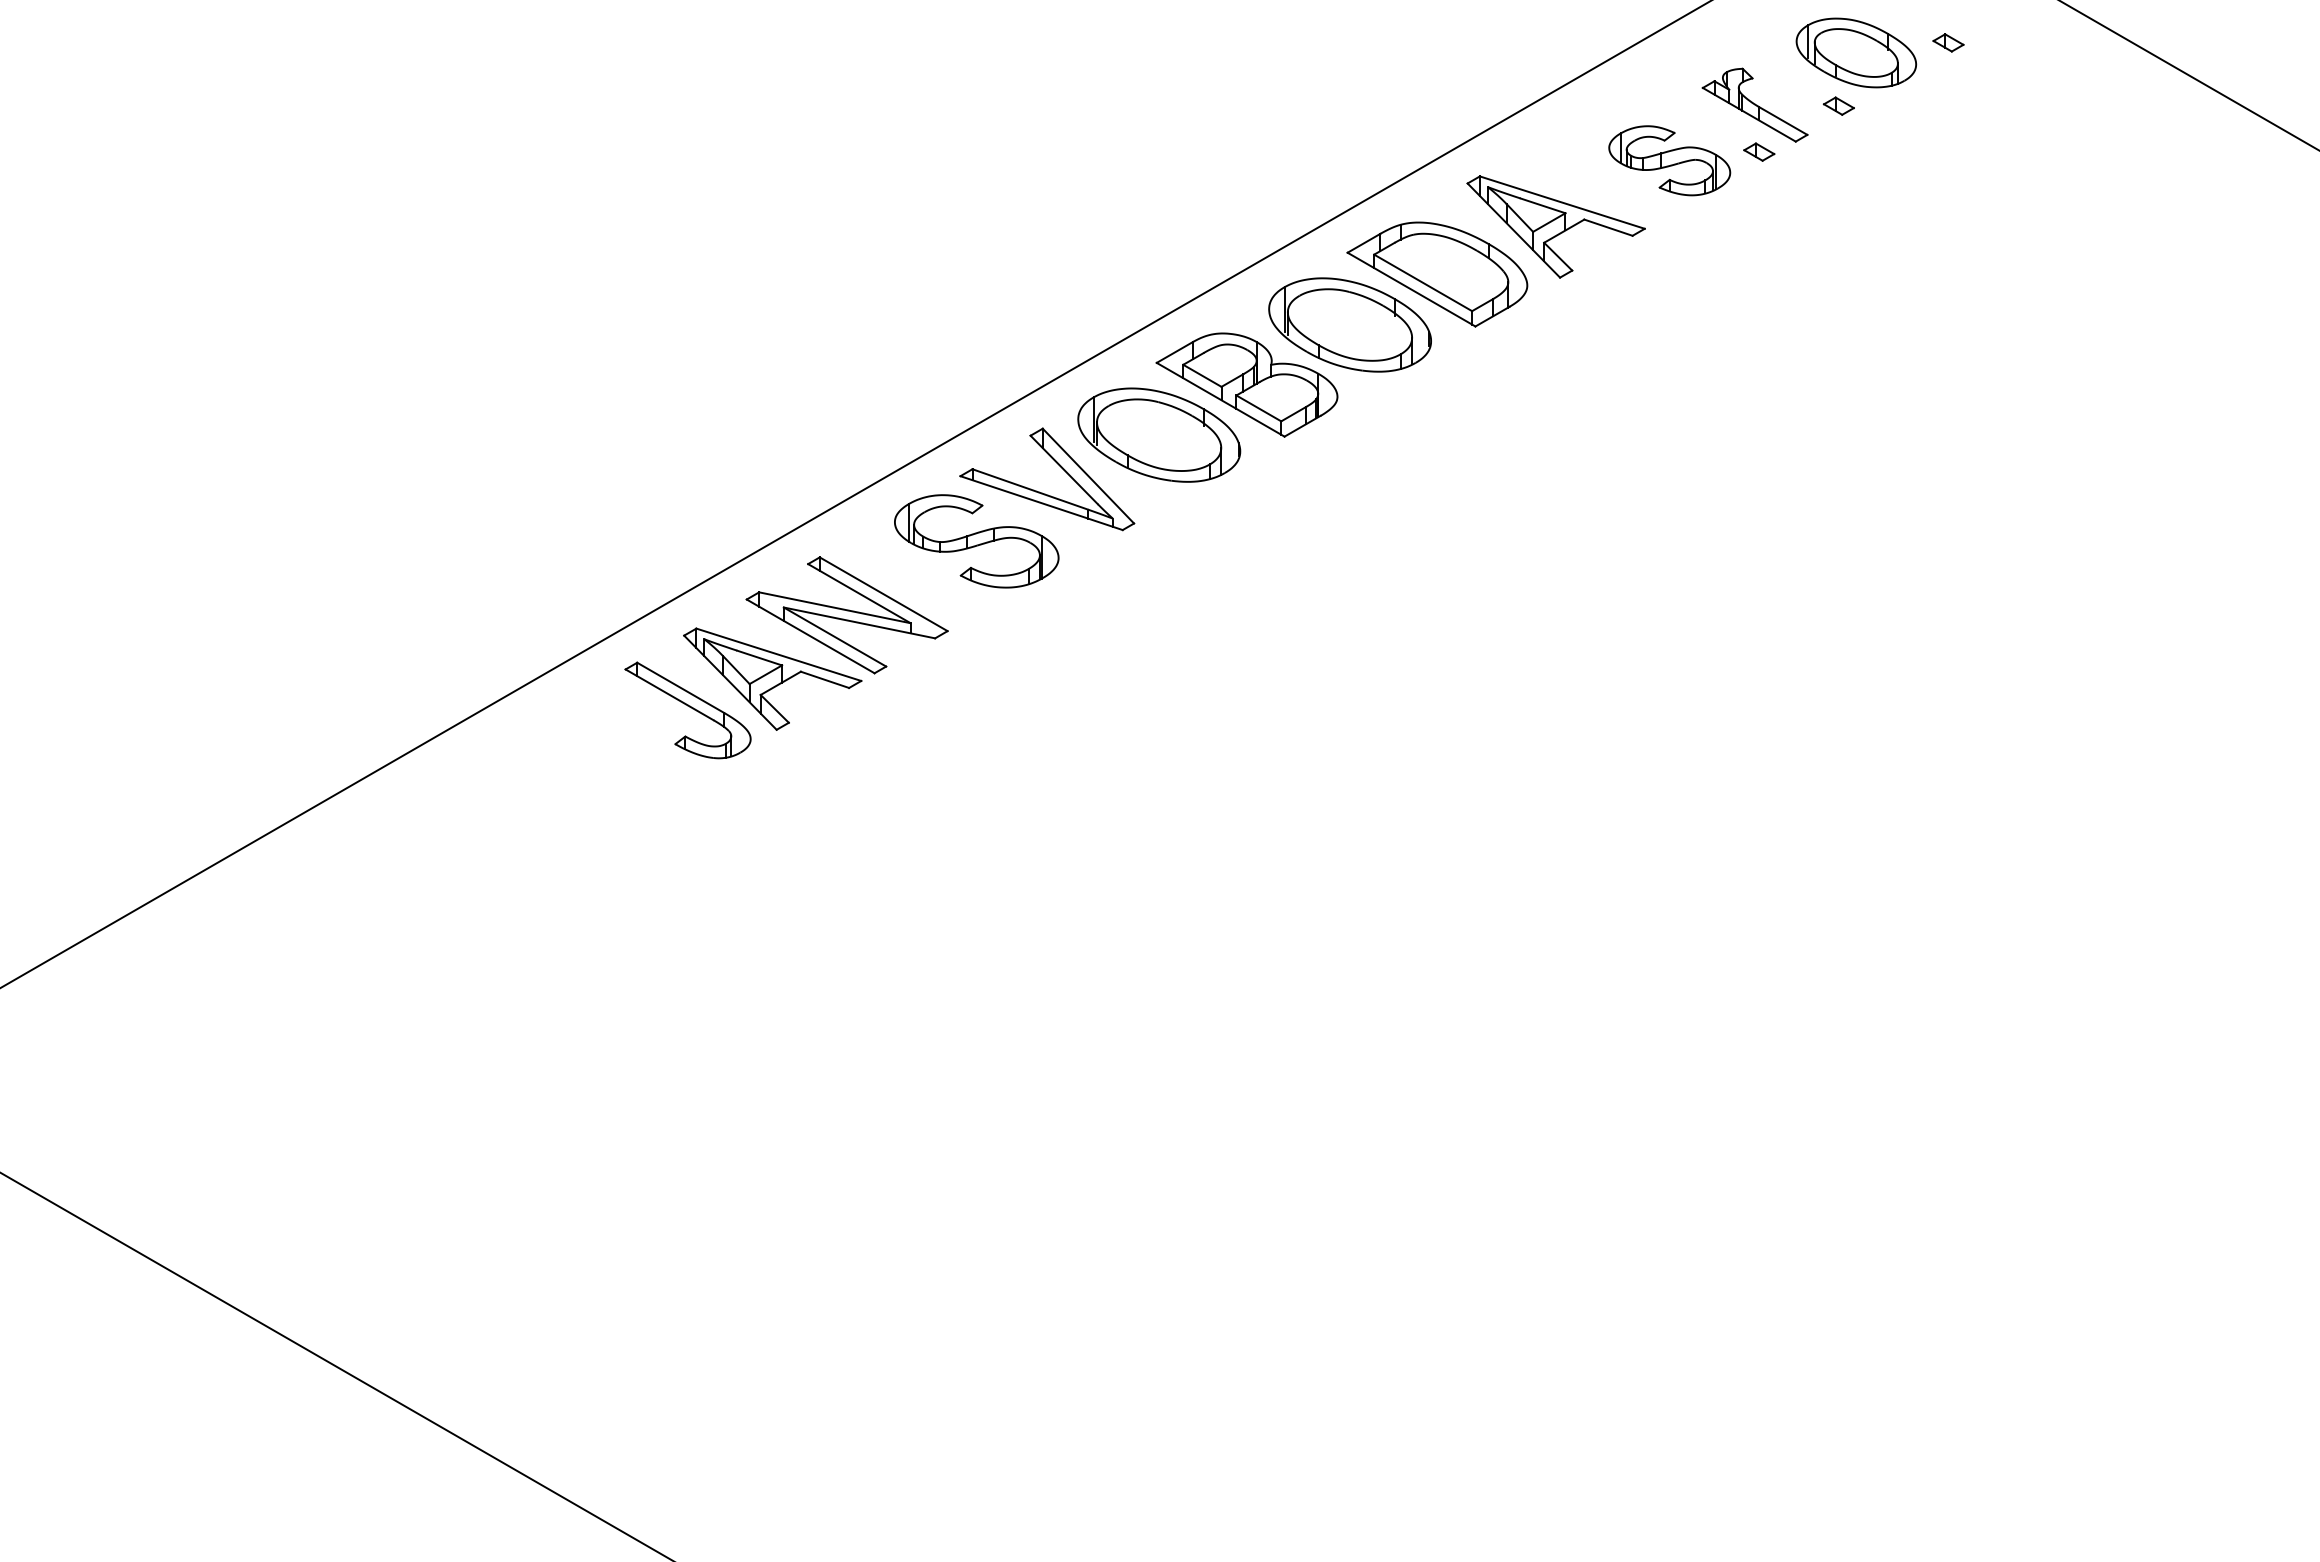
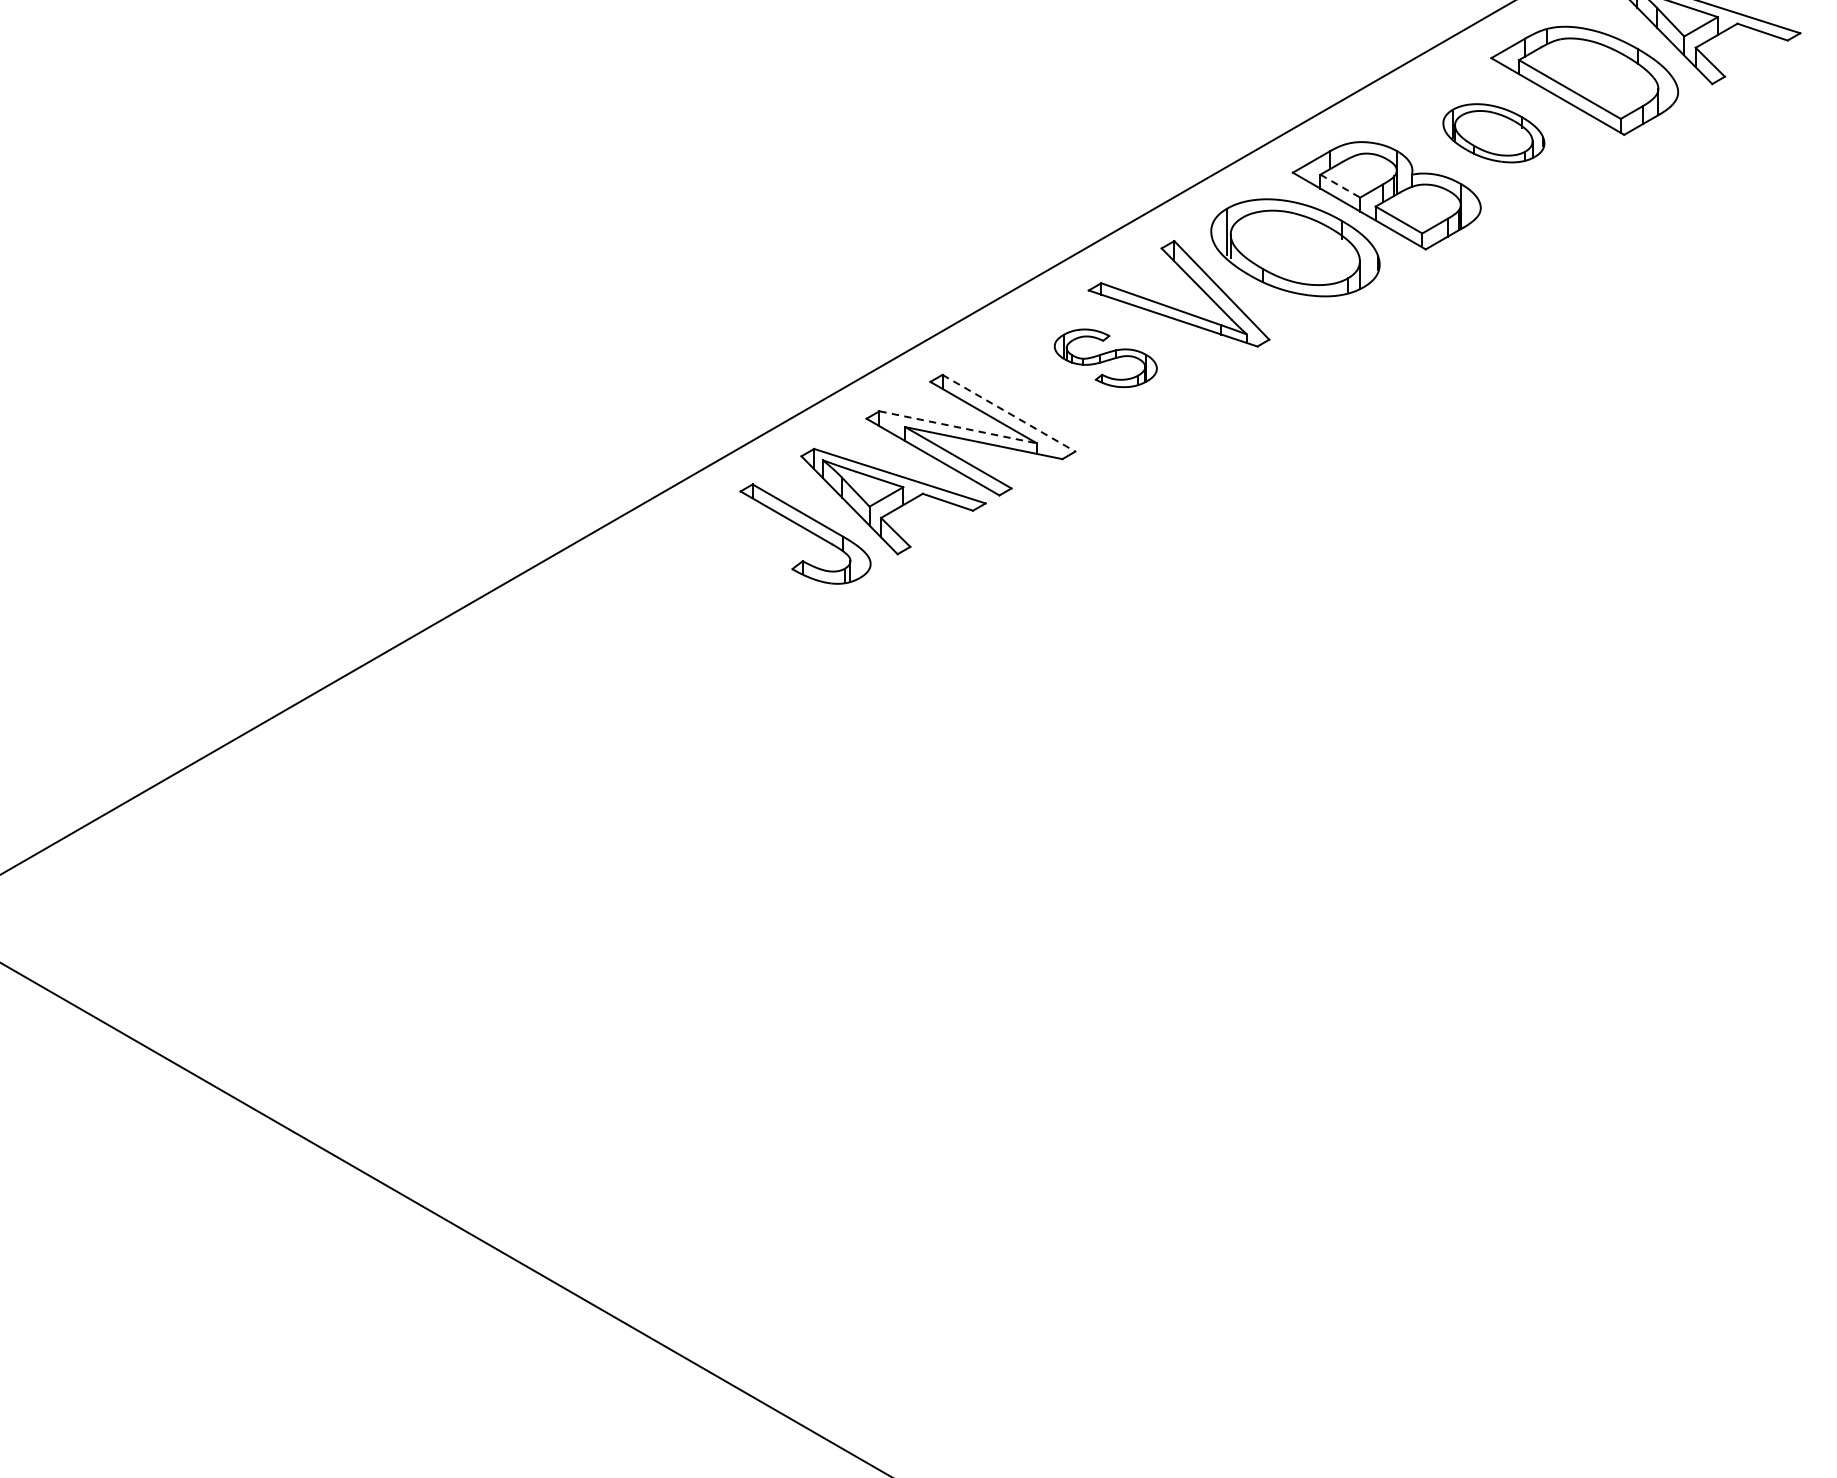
part: (1349, 324) -> (1493, 132), size x0.6
line: (1202, 376) -> (1340, 186), solid -> dashed
part: (976, 541) -> (1105, 358), size x0.6
line: (883, 594) -> (1008, 413), solid -> dashed
line: (835, 607) -> (958, 427), solid -> dashed

